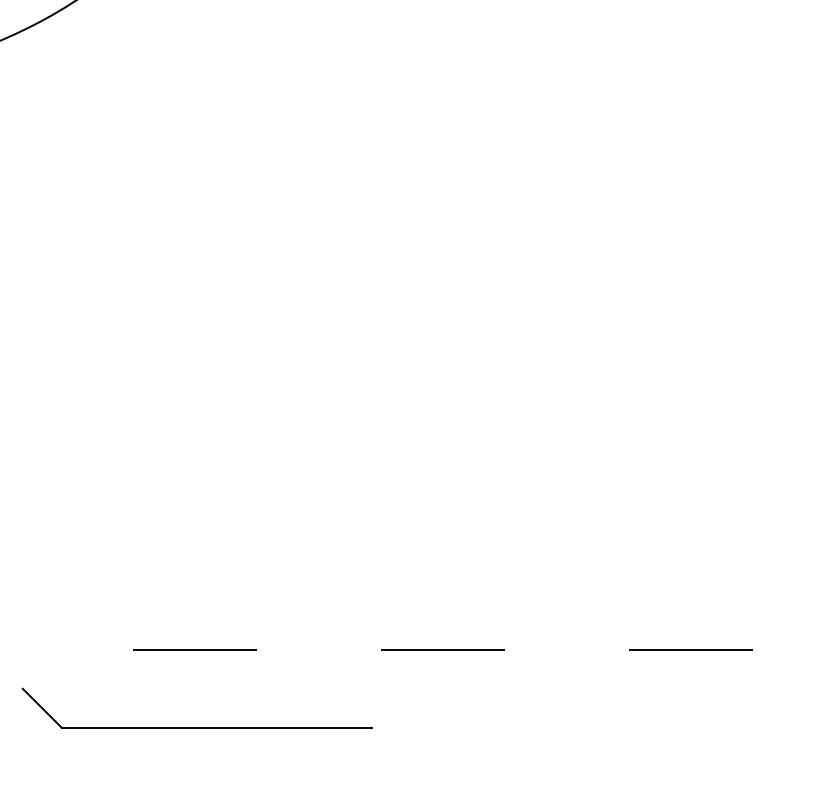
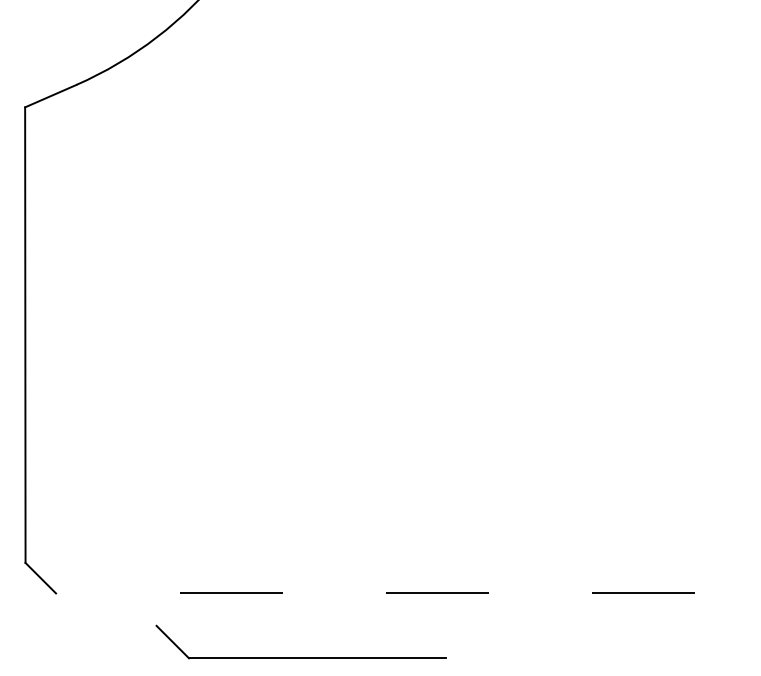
part: (196, 726) -> (300, 657), moved

